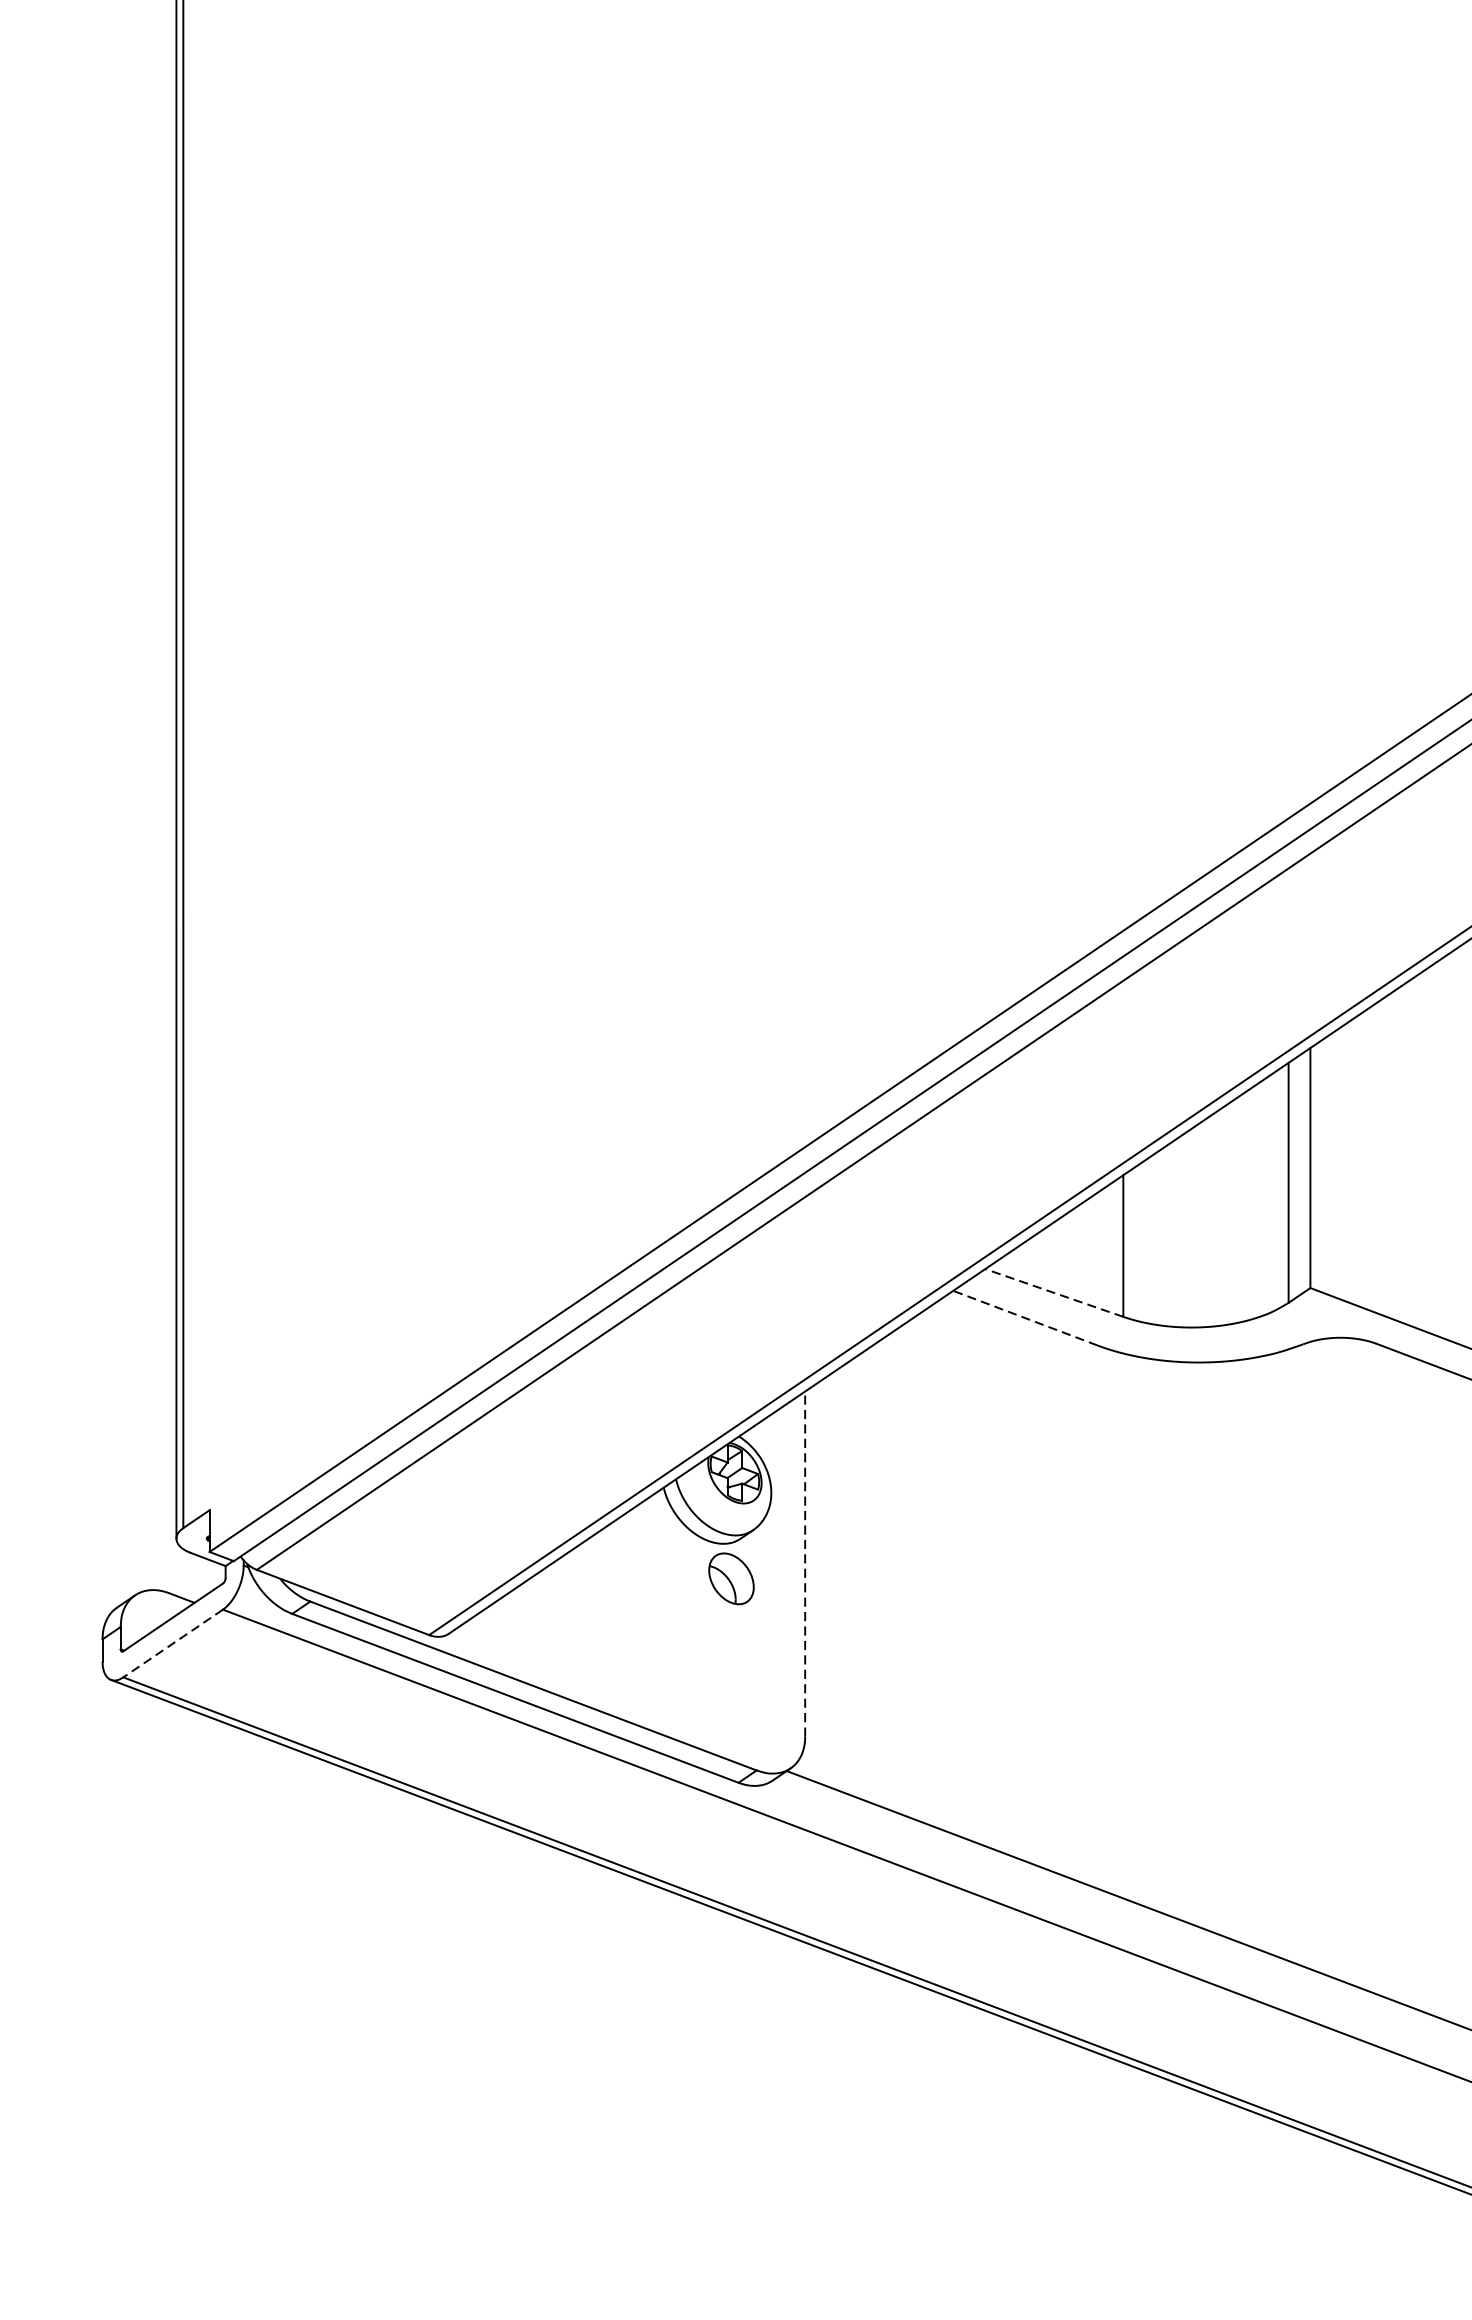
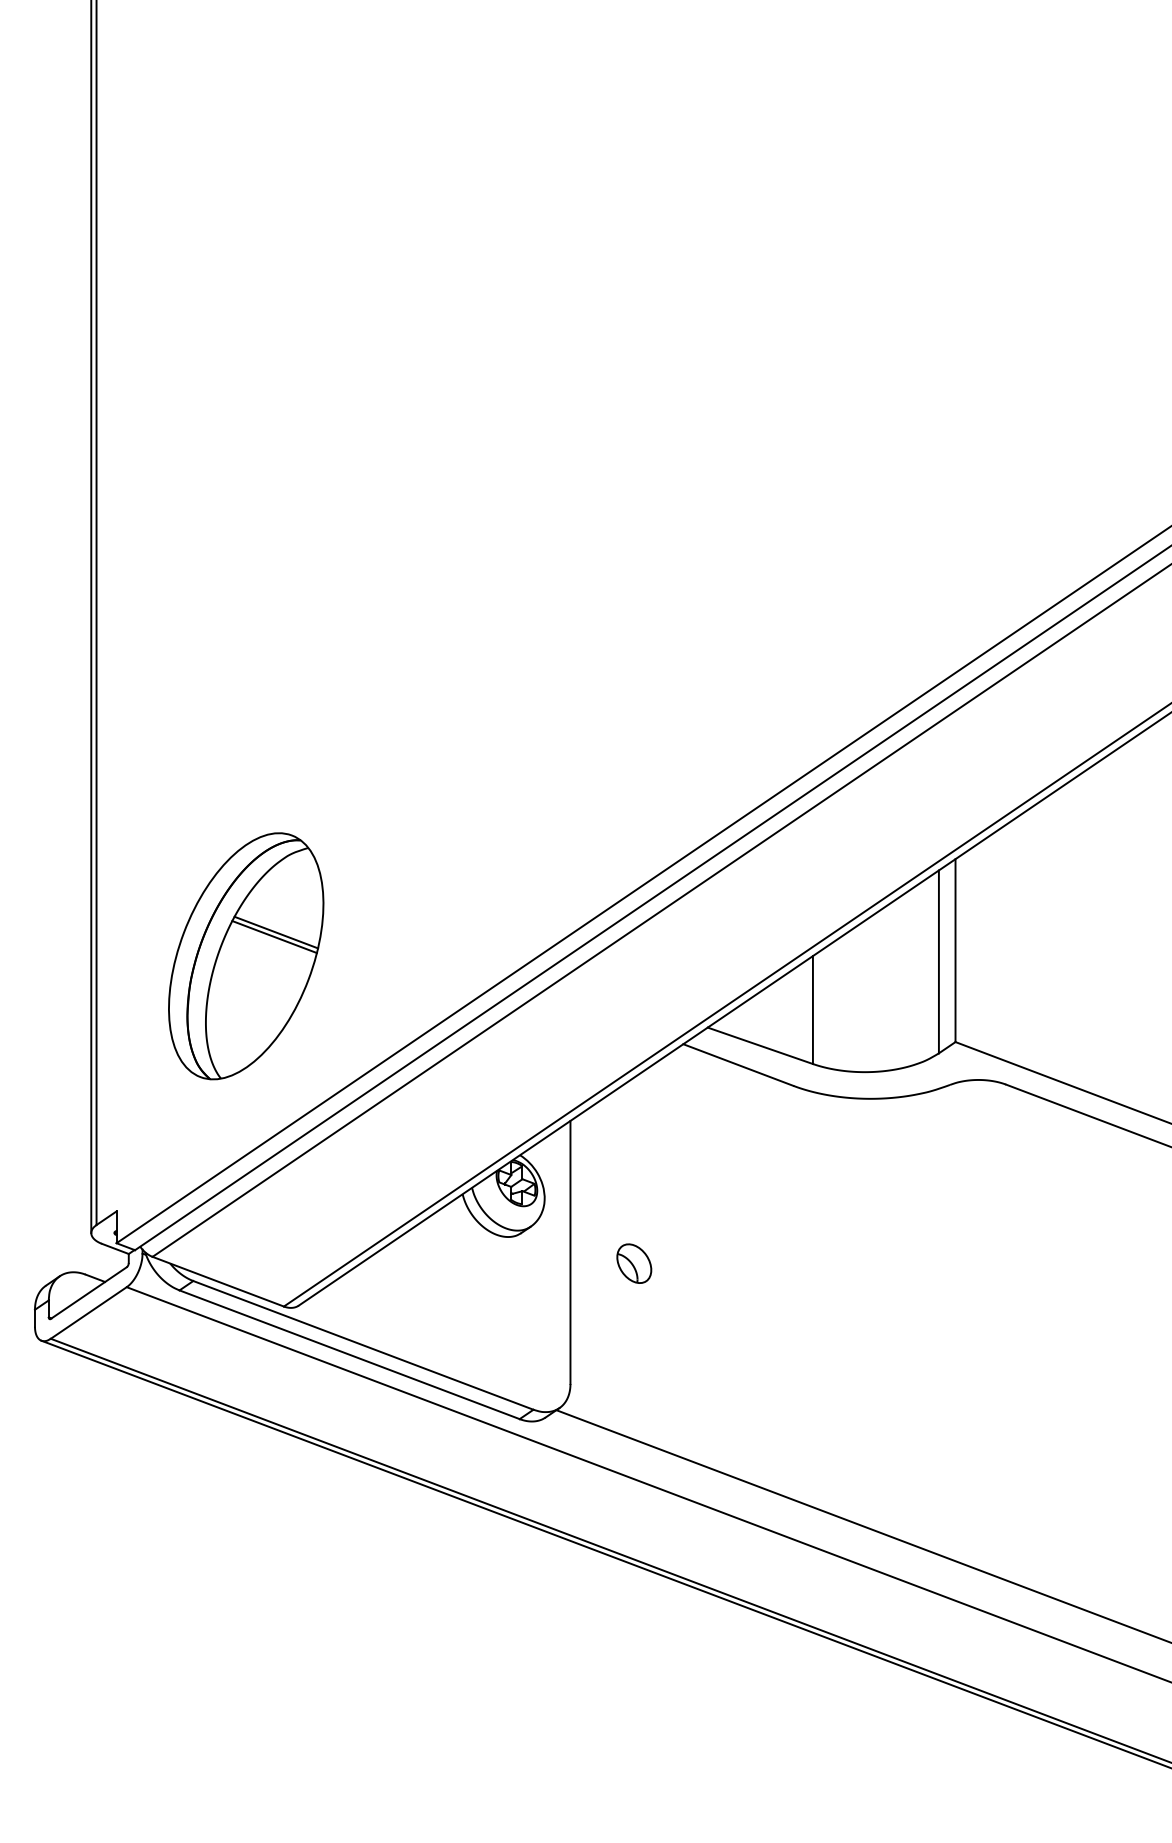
part: (380, 1175) -> (246, 956), added
line: (1054, 1292) -> (760, 1045), dashed -> solid
line: (1025, 1318) -> (738, 1065), dashed -> solid
line: (805, 1564) -> (570, 1252), dashed -> solid
part: (731, 1578) -> (634, 1263), moved
line: (172, 1642) -> (88, 1312), dashed -> solid

